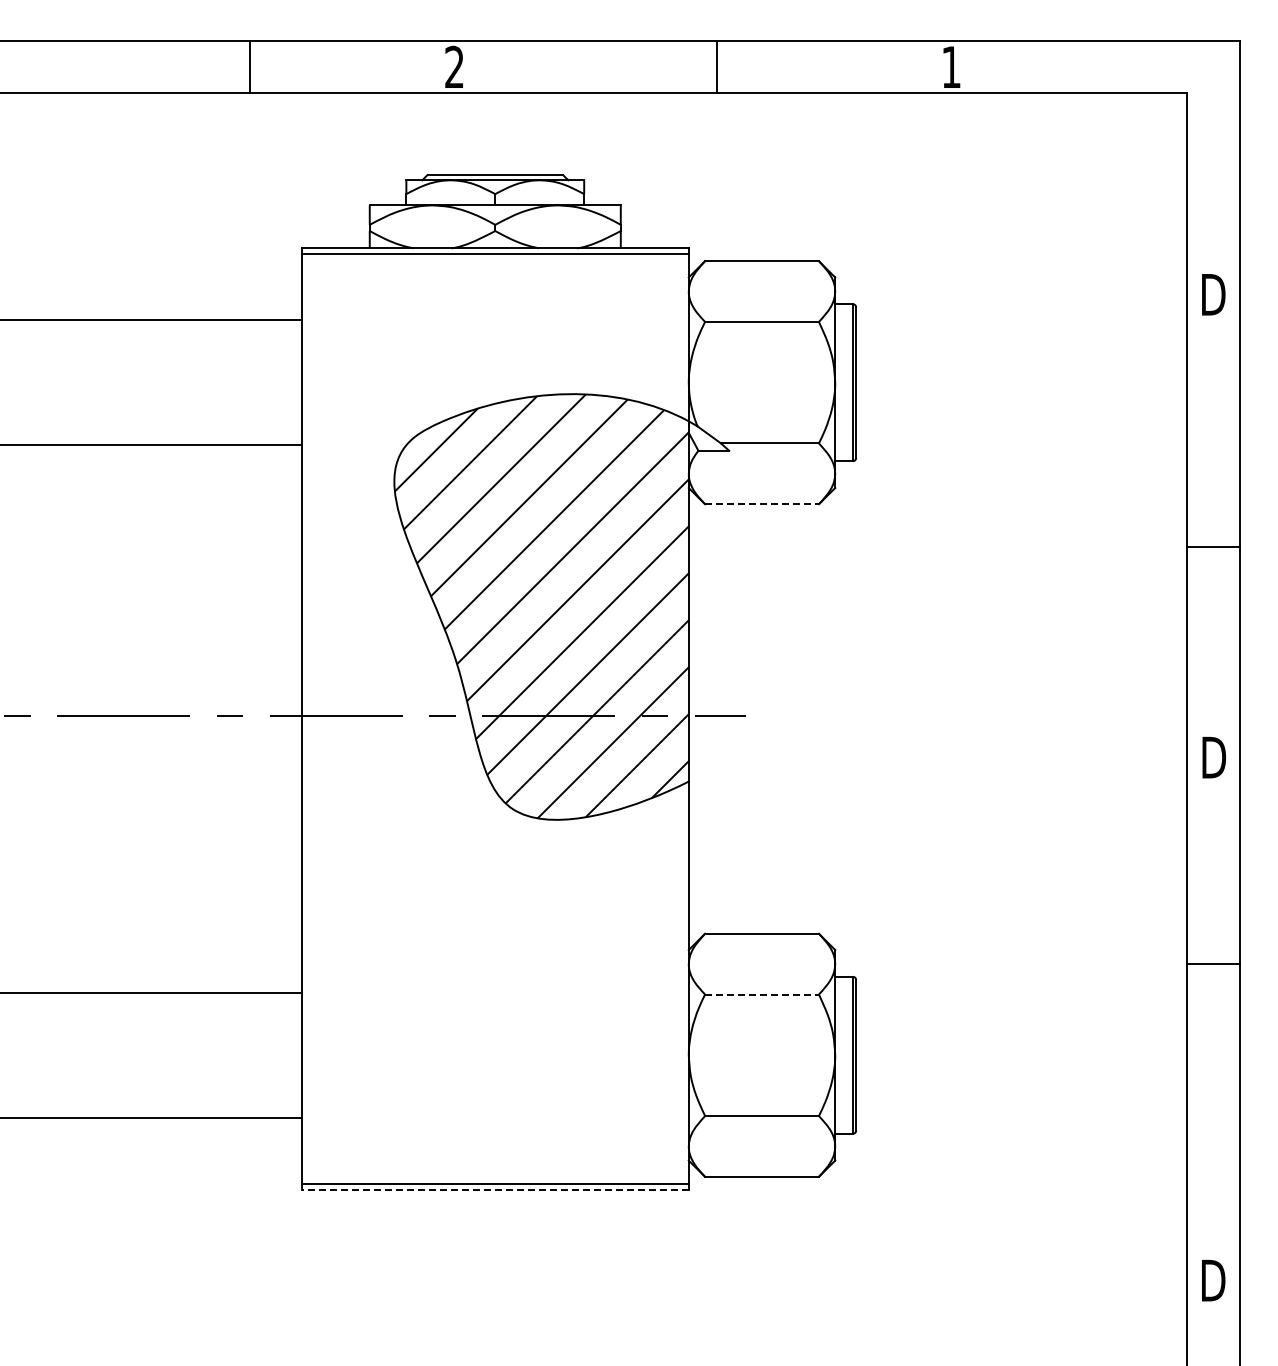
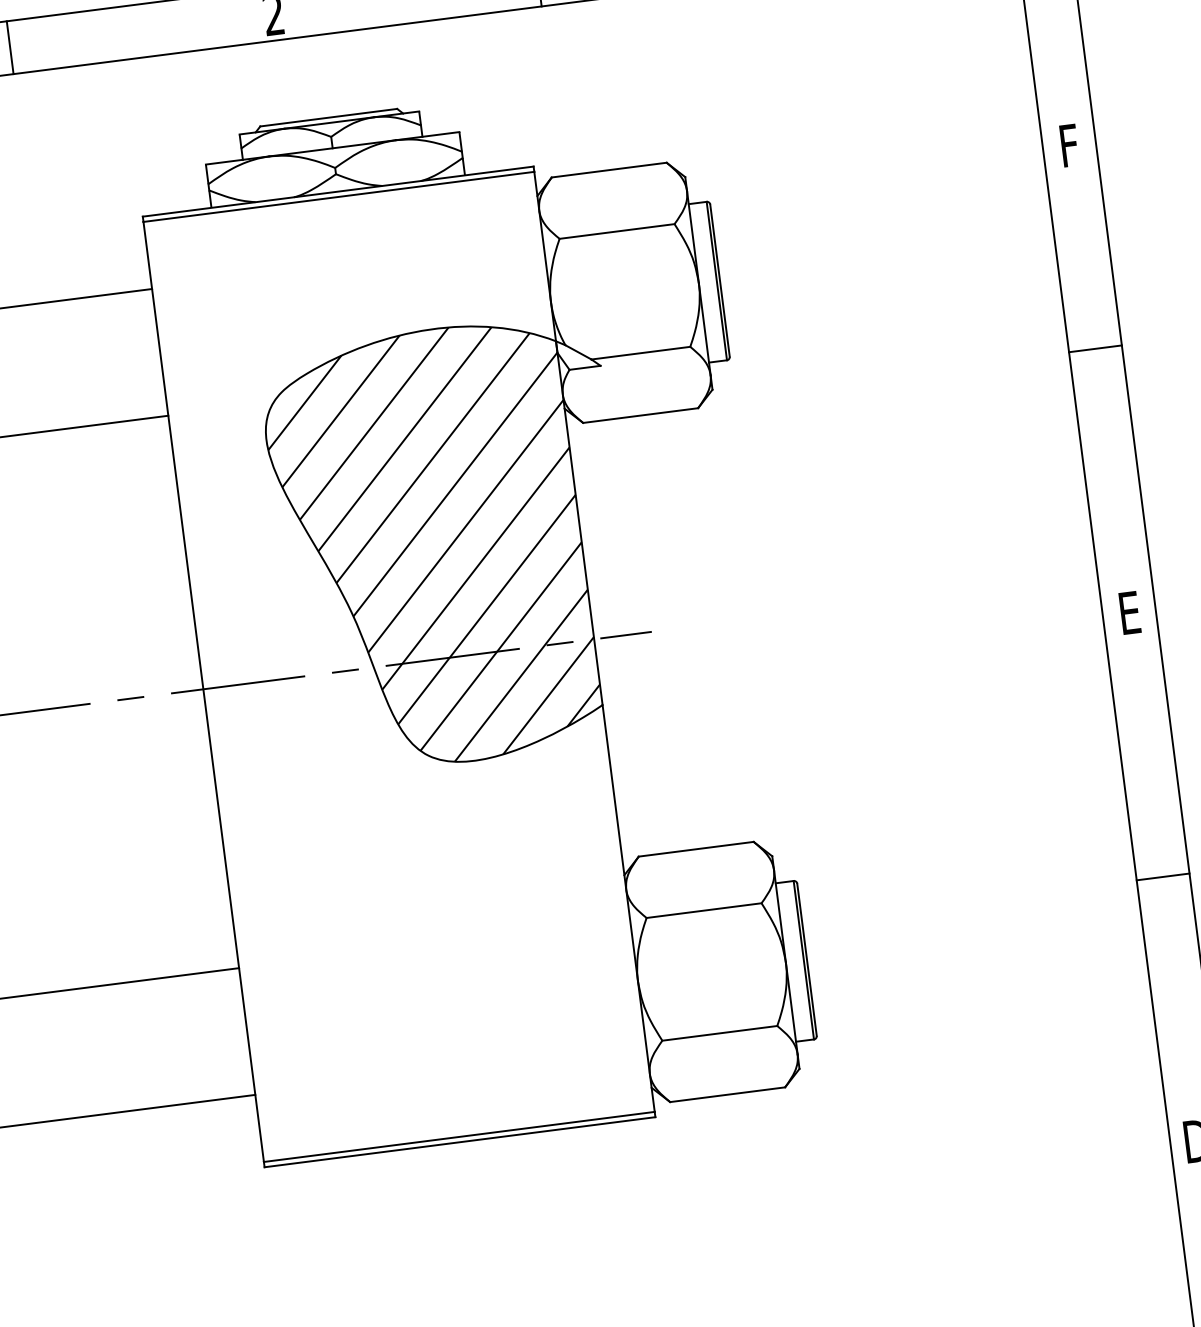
line: (249, 66) -> (9, 47), moved
text: (1213, 294) -> (1069, 145), D -> F
line: (762, 504) -> (641, 415), dashed -> solid
line: (1213, 546) -> (1095, 348), moved
text: (1214, 757) -> (1130, 612), D -> E
line: (1213, 963) -> (1163, 876), moved
line: (762, 994) -> (704, 910), dashed -> solid
line: (495, 1189) -> (460, 1141), dashed -> solid

